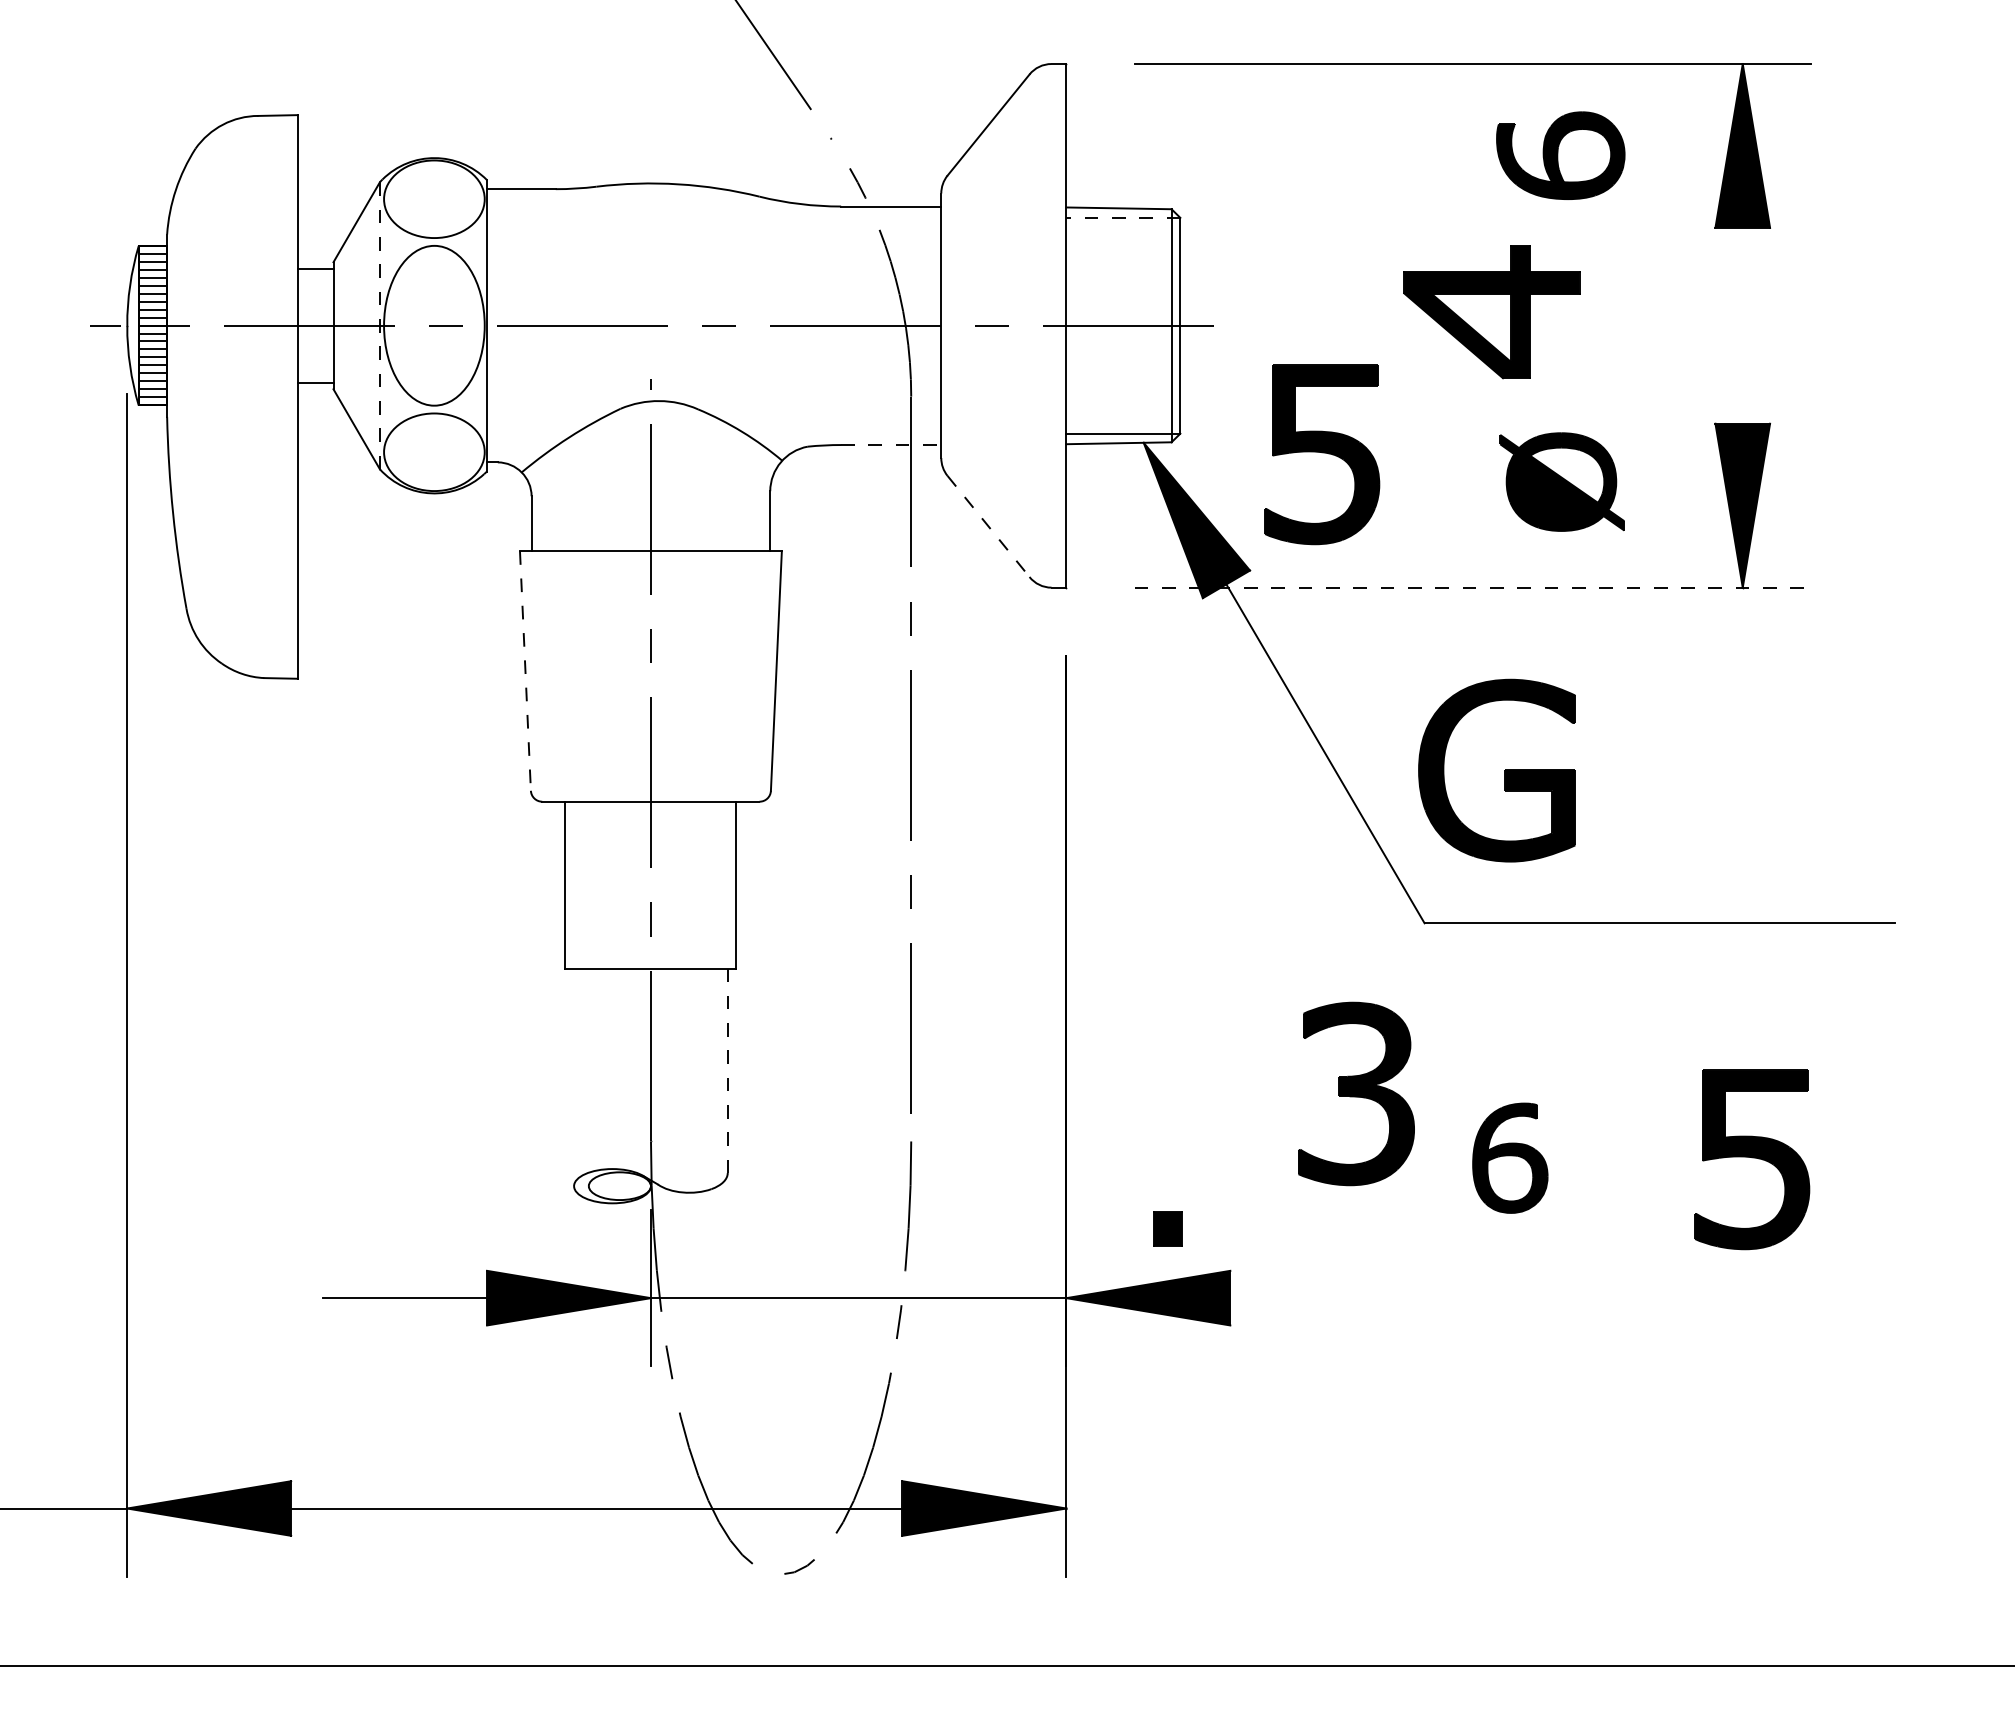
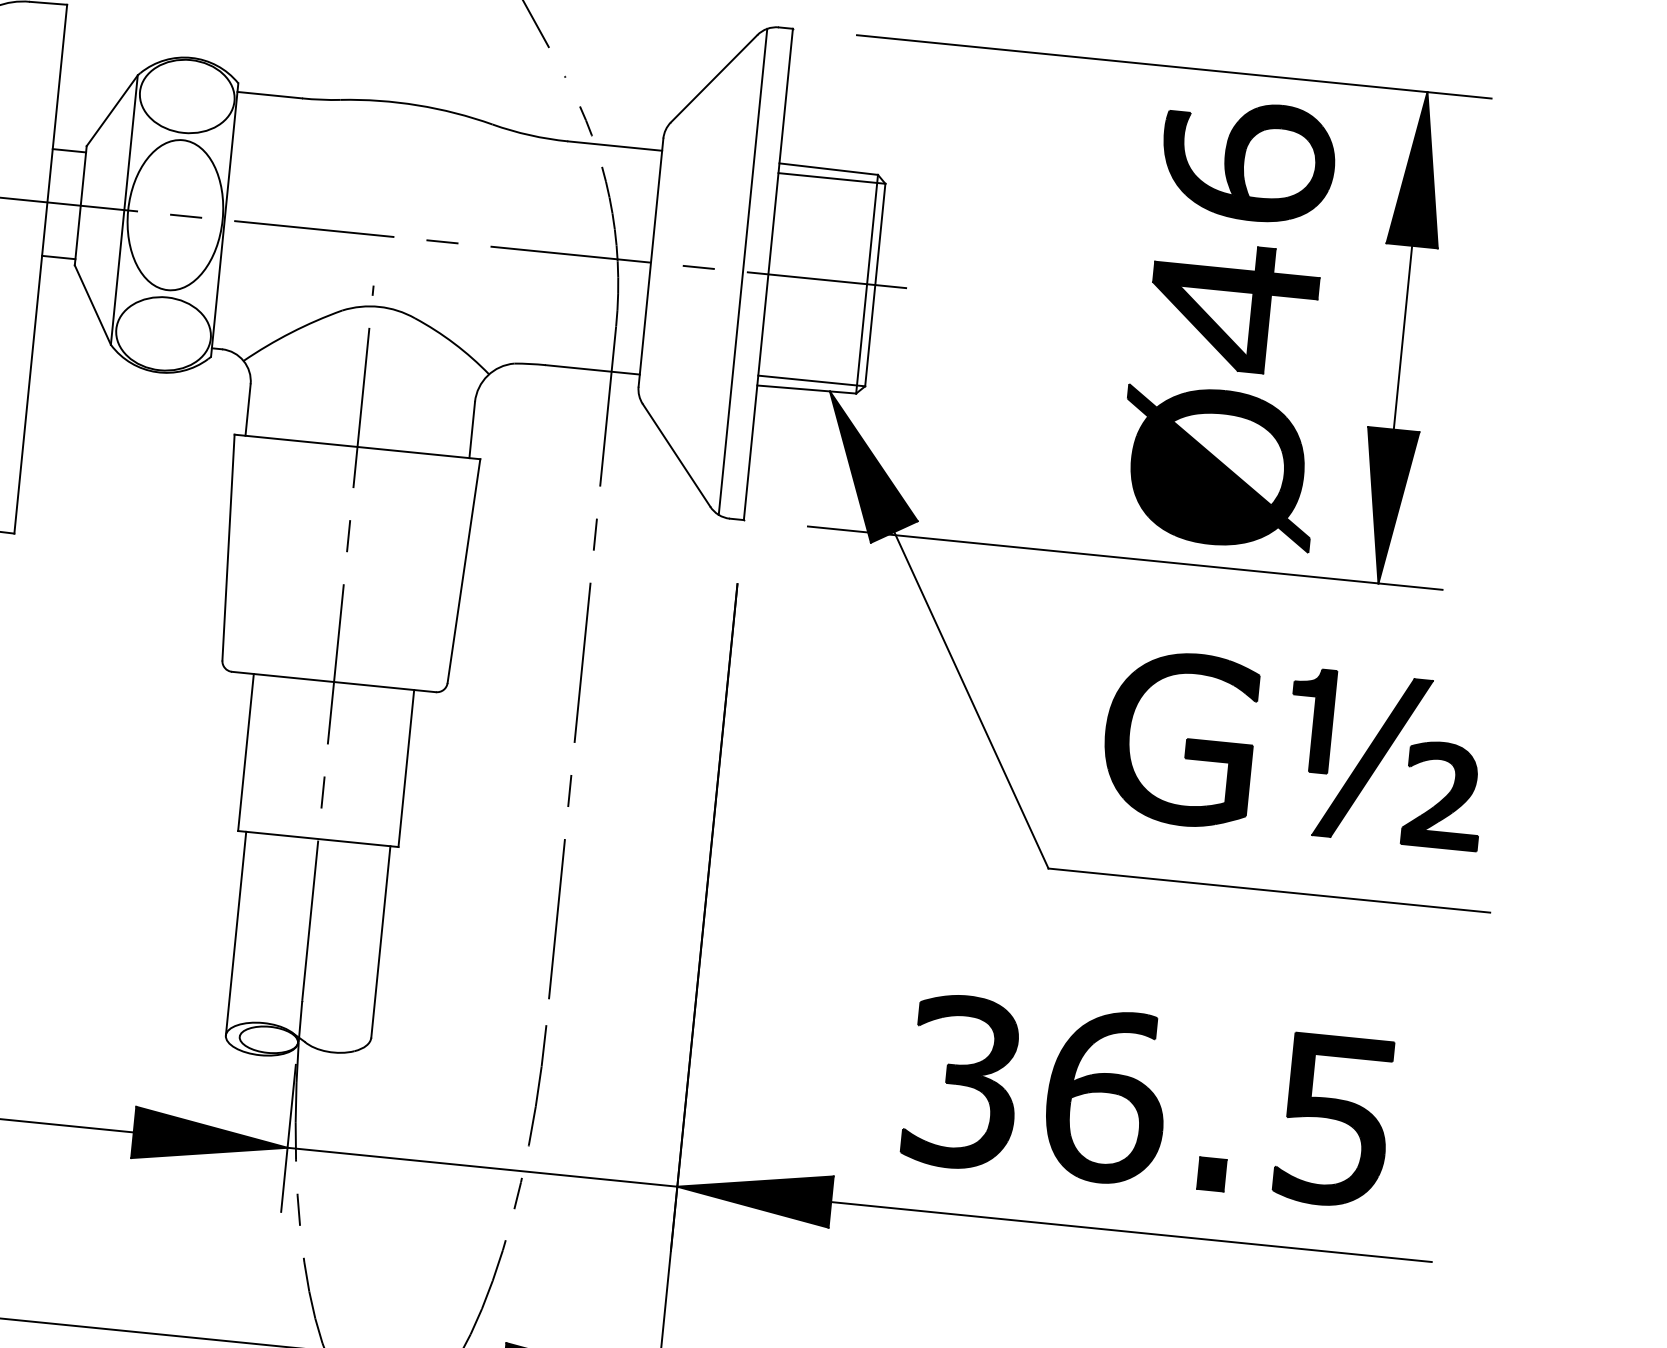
part: (1560, 155) -> (1247, 160), size x1.43
line: (1123, 217) -> (832, 178), dashed -> solid
part: (1491, 312) -> (1233, 308), moved
line: (379, 325) -> (123, 209), dashed -> solid
line: (1039, 325) -> (743, 271), added
line: (1742, 325) -> (1402, 337), added
line: (891, 445) -> (593, 370), dashed -> solid
part: (1322, 454) -> (996, 419), removed
part: (1562, 481) -> (1219, 466), size x1.67
line: (988, 526) -> (676, 455), dashed -> solid
line: (1473, 587) -> (1125, 558), dashed -> solid
line: (525, 670) -> (228, 547), dashed -> solid
part: (1504, 770) -> (1186, 739), moved
part: (1769, 772) -> (1386, 759), added
line: (727, 1070) -> (380, 941), dashed -> solid
line: (574, 1077) -> (236, 933), added
part: (1356, 1093) -> (962, 1081), moved
part: (1510, 1158) -> (1107, 1097), size x1.67
part: (1167, 1228) -> (1211, 1173), moved
line: (1550, 1298) -> (1131, 1232), added

